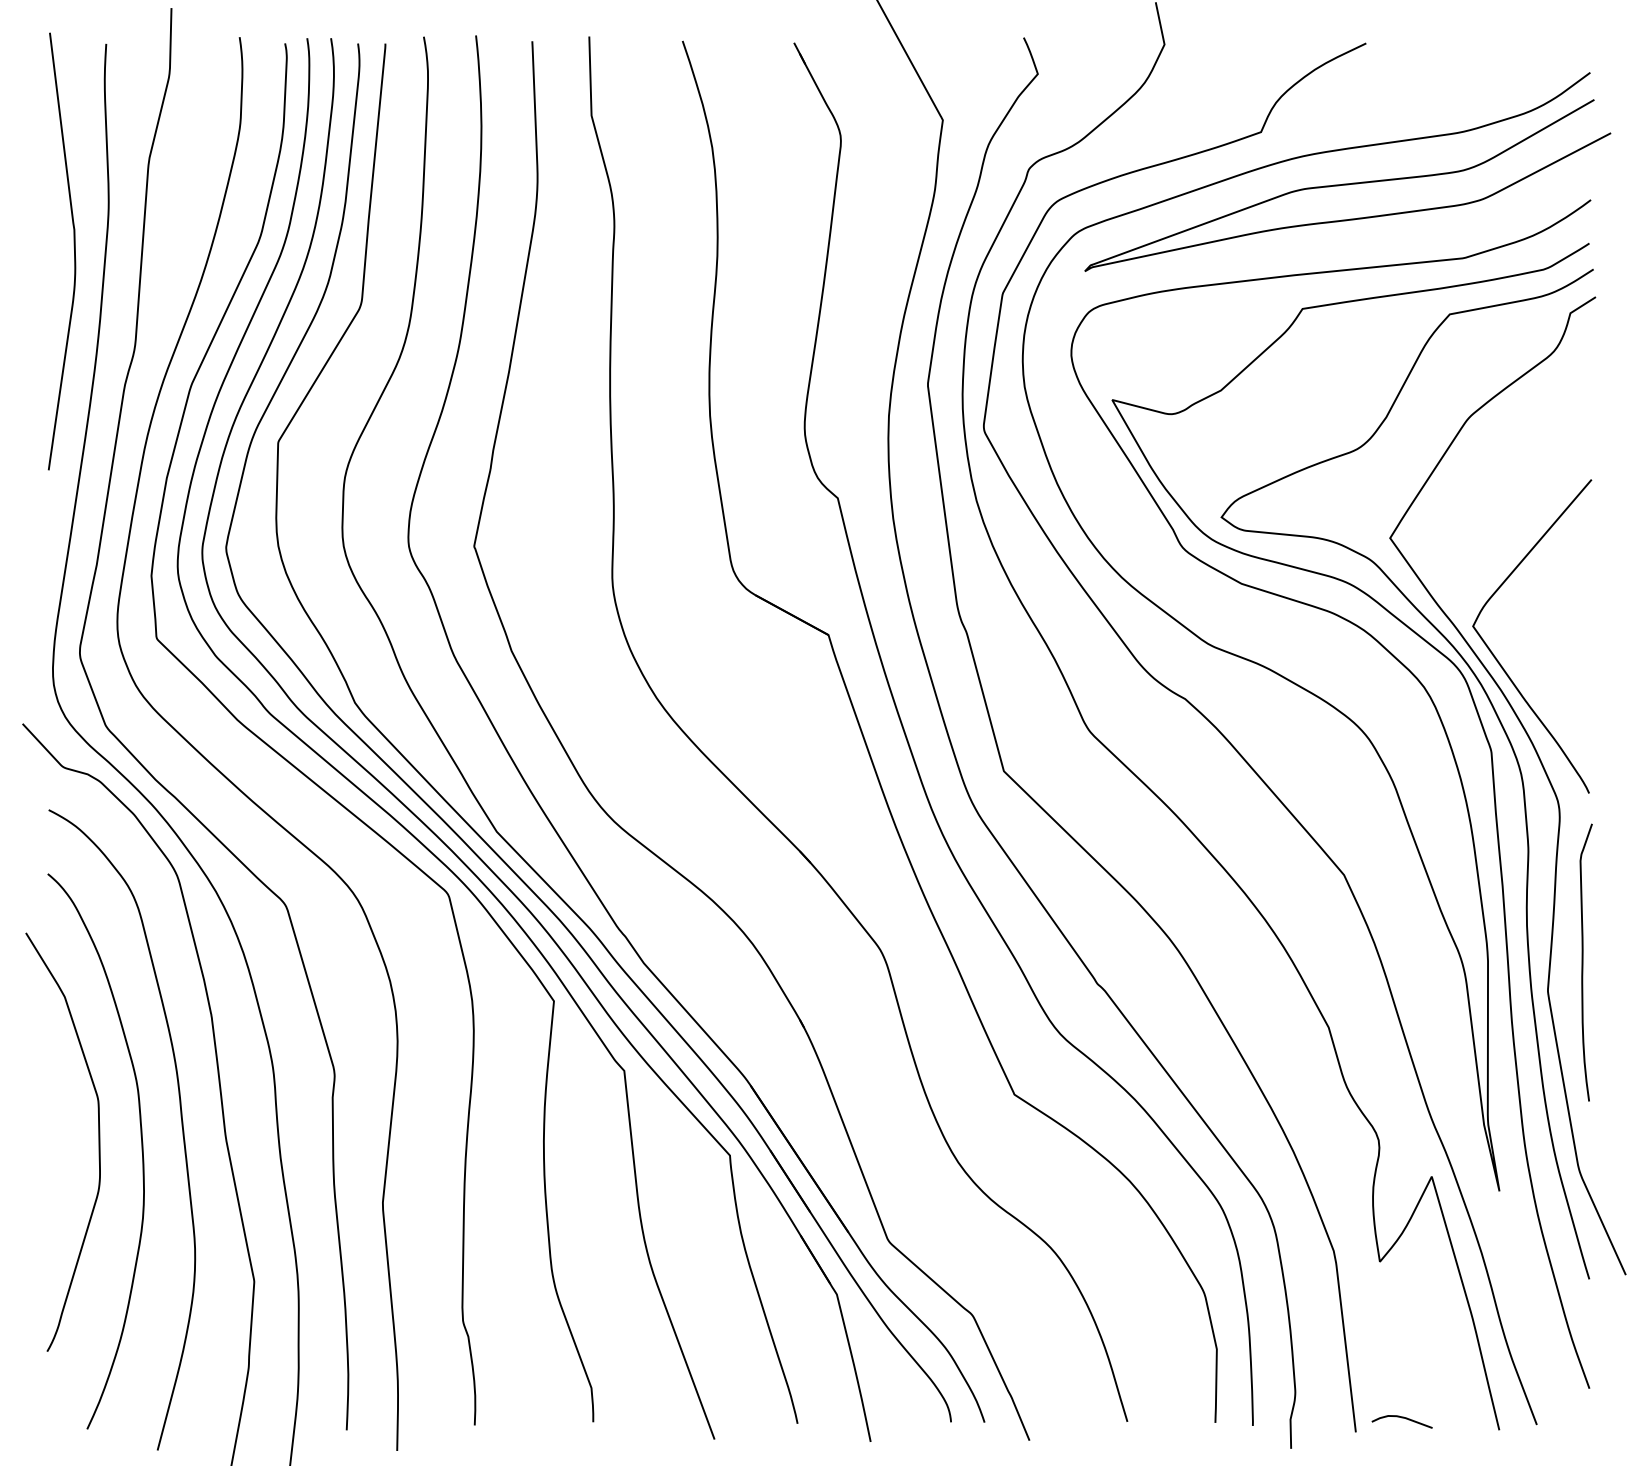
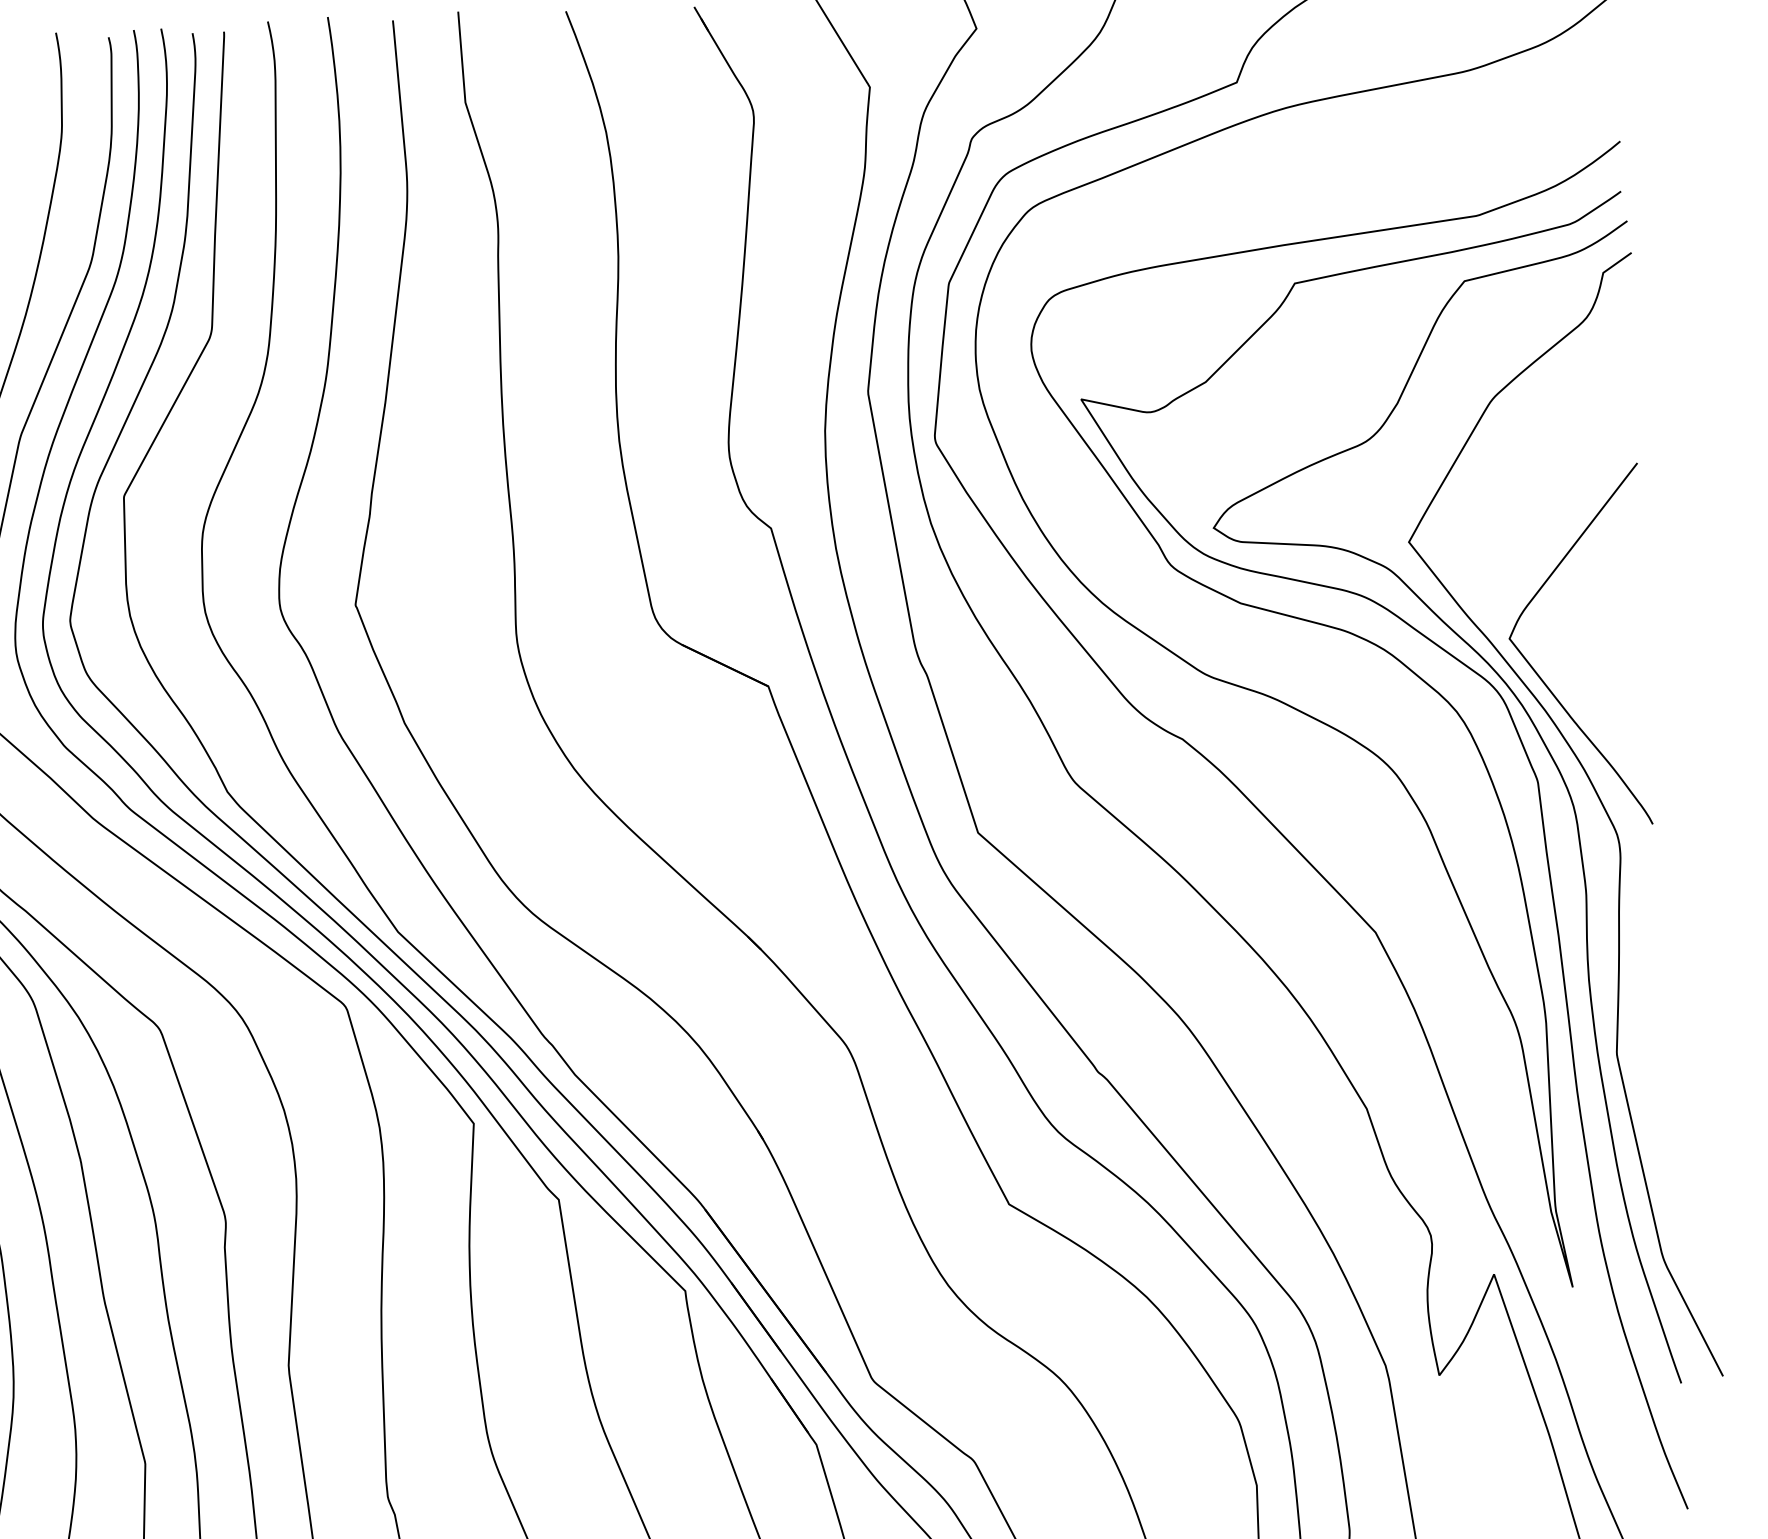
curve: (1347, 185) -> (1339, 138), removed
curve: (1583, 962) -> (1656, 1019), removed

